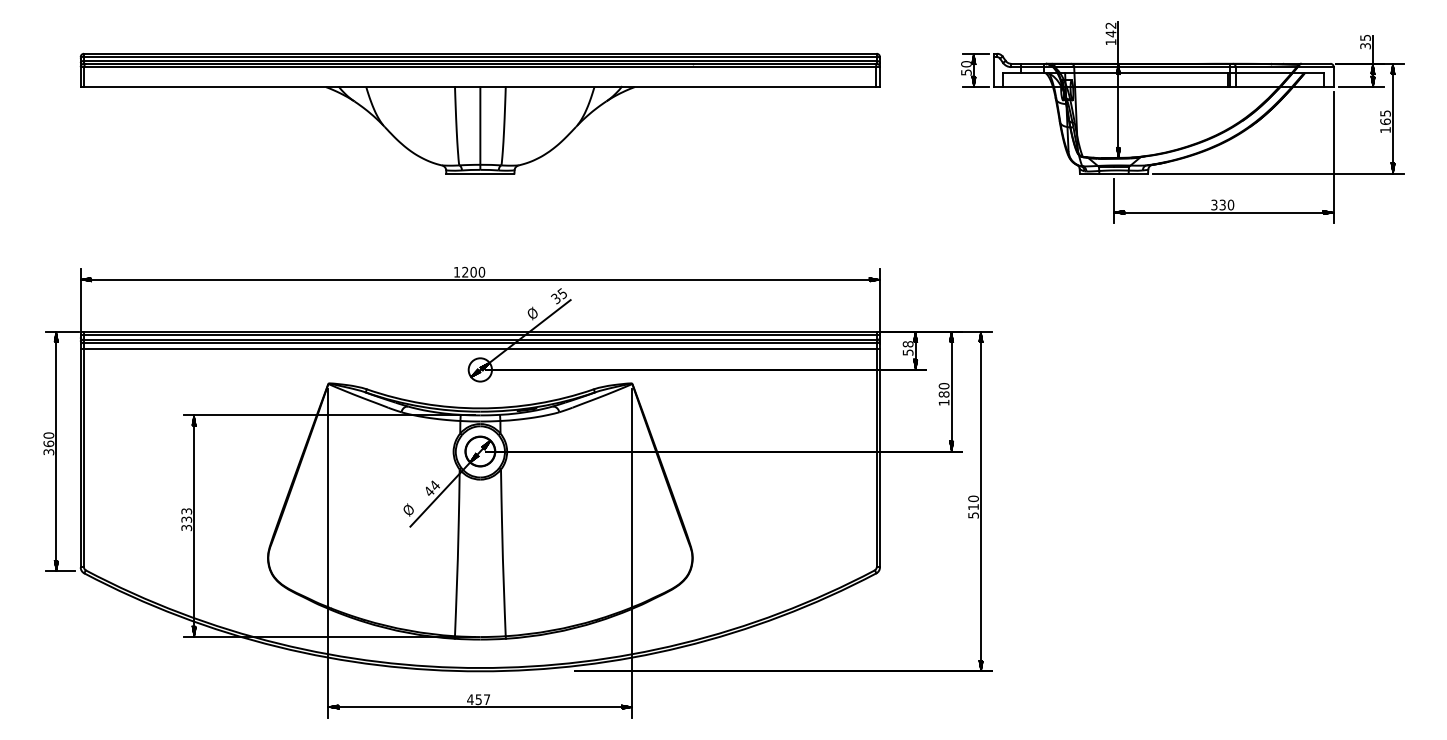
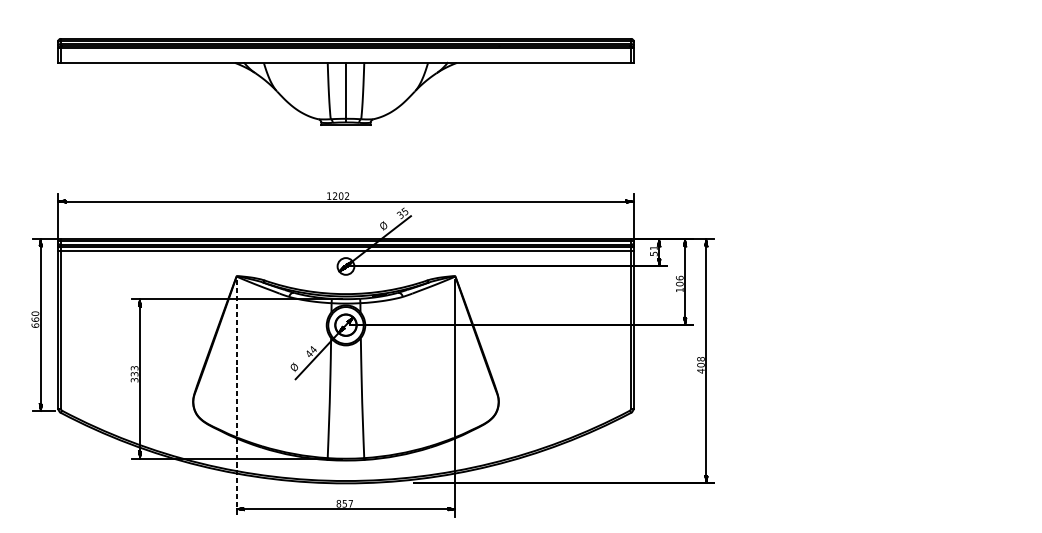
part: (1182, 122) -> (851, 88), removed
text: (481, 272) -> (346, 196), 1200 -> 1202
text: (907, 344) -> (653, 248), 58 -> 51
text: (943, 389) -> (679, 280), 180 -> 106
text: (48, 451) -> (35, 325), 360 -> 660
text: (973, 506) -> (700, 364), 510 -> 408
line: (328, 553) -> (236, 398), solid -> dashed
text: (470, 699) -> (338, 503), 457 -> 857

